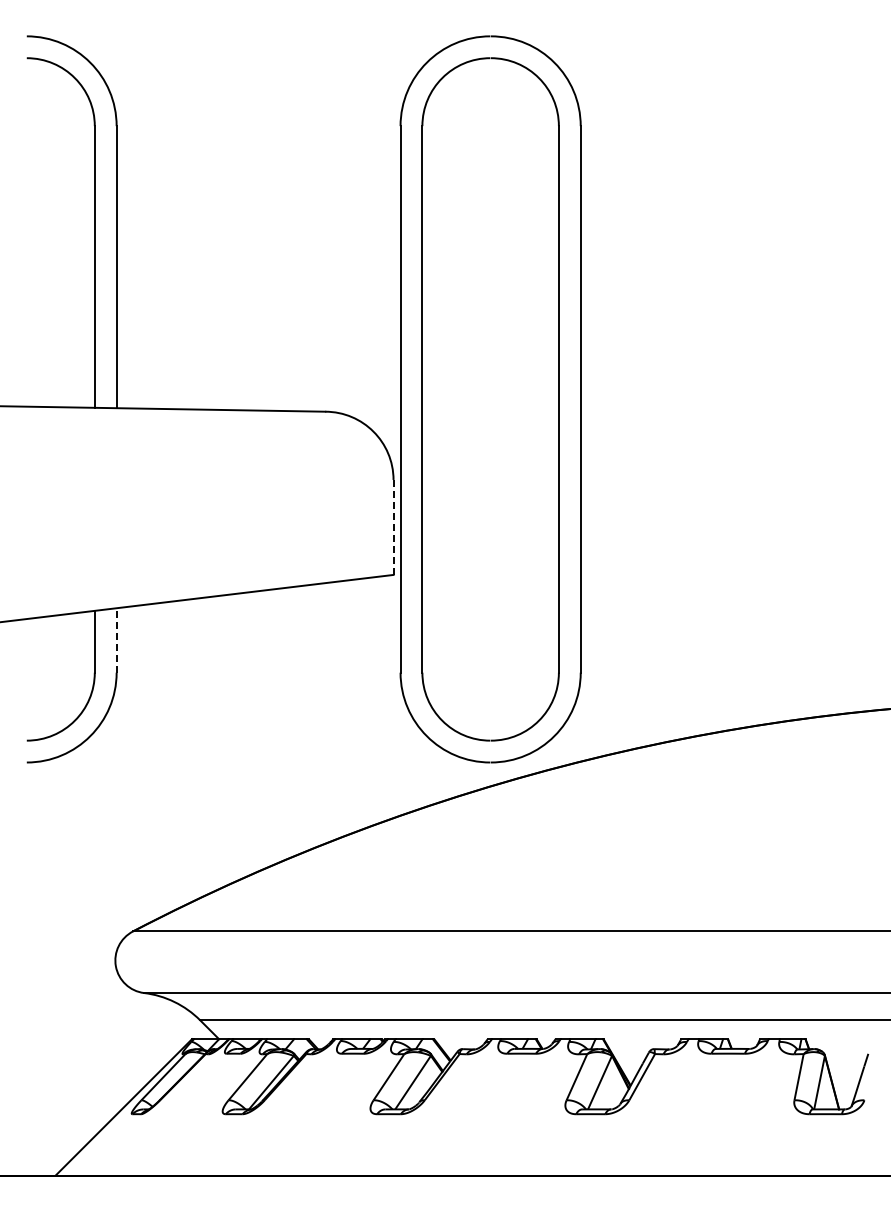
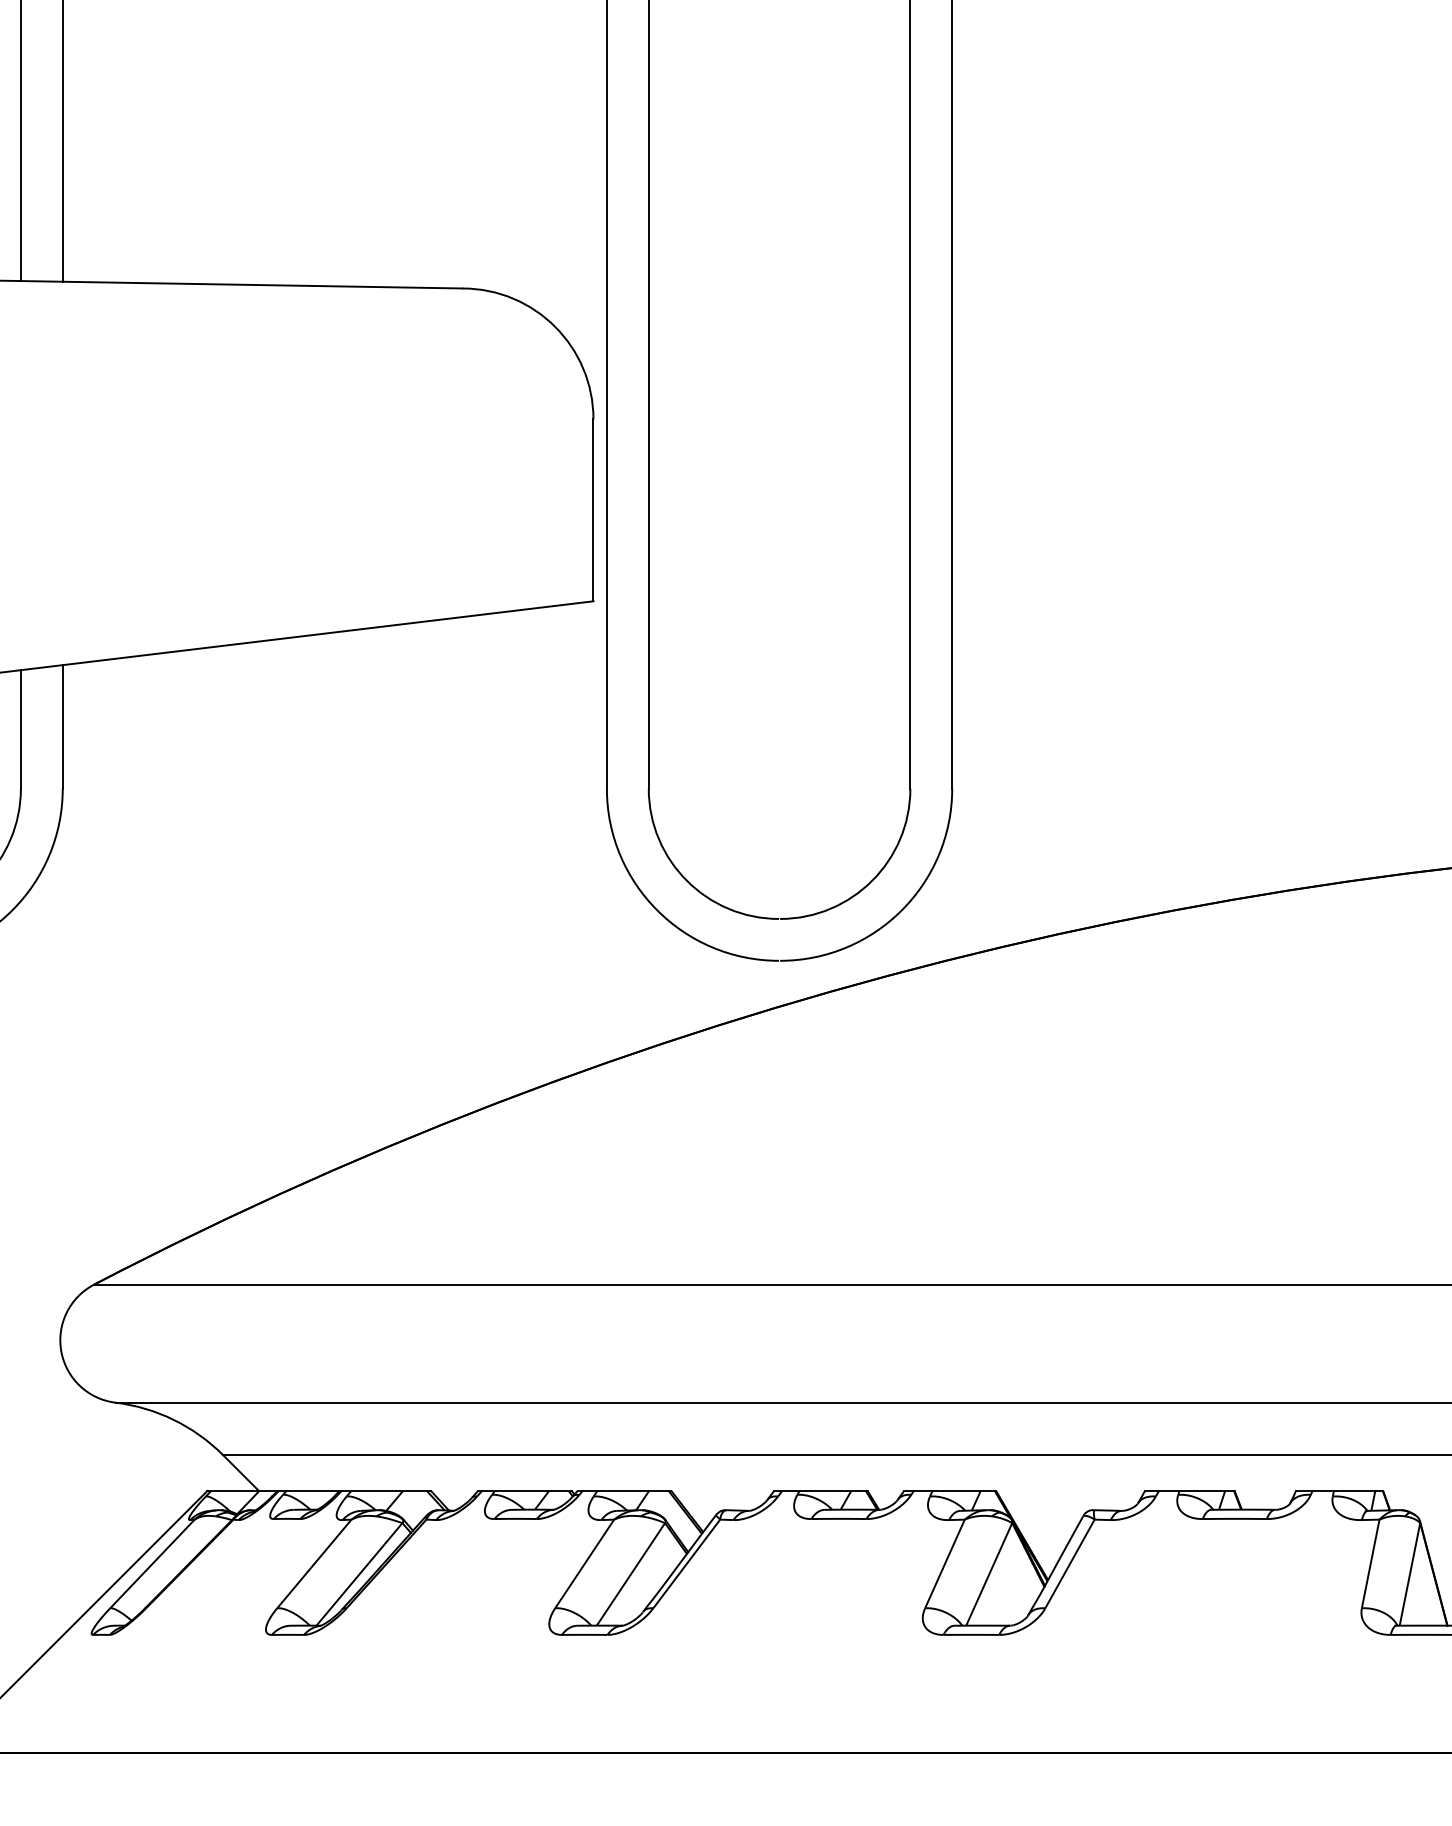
line: (393, 527) -> (593, 510), dashed -> solid
line: (116, 639) -> (62, 725), dashed -> solid

